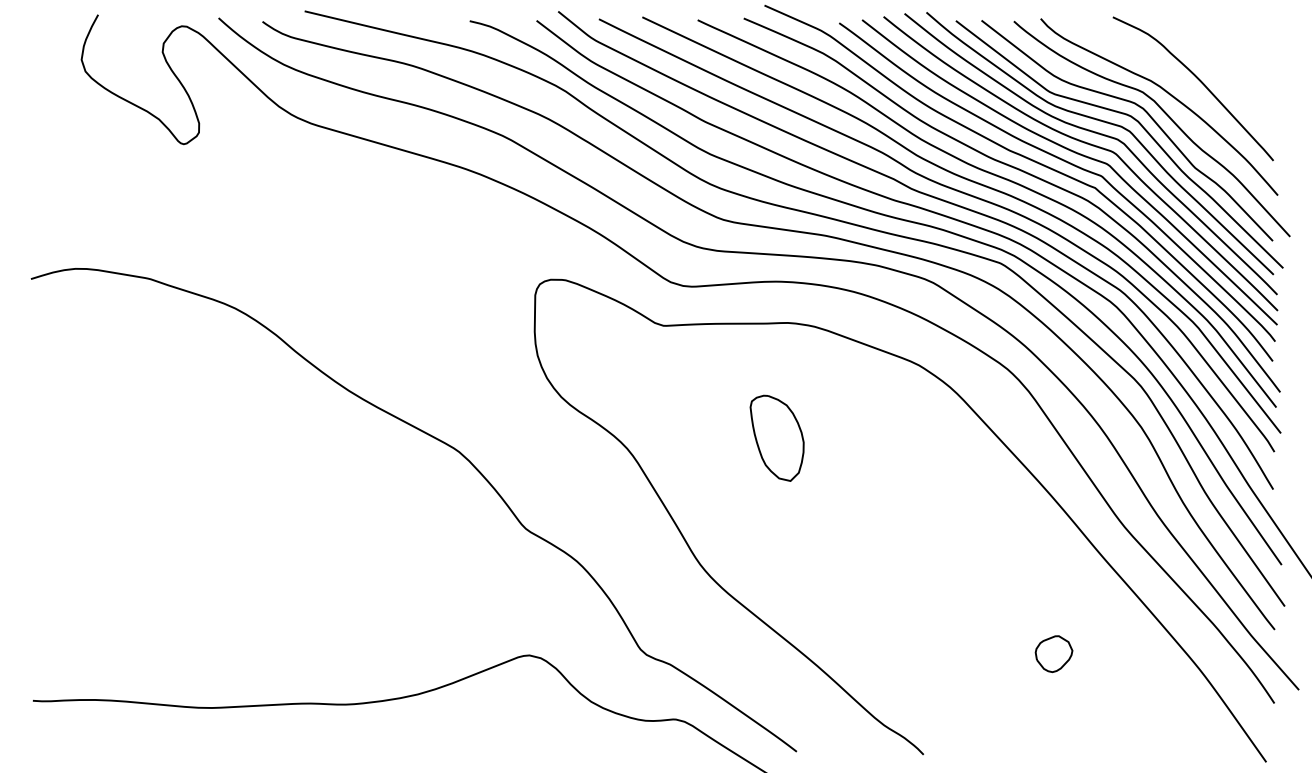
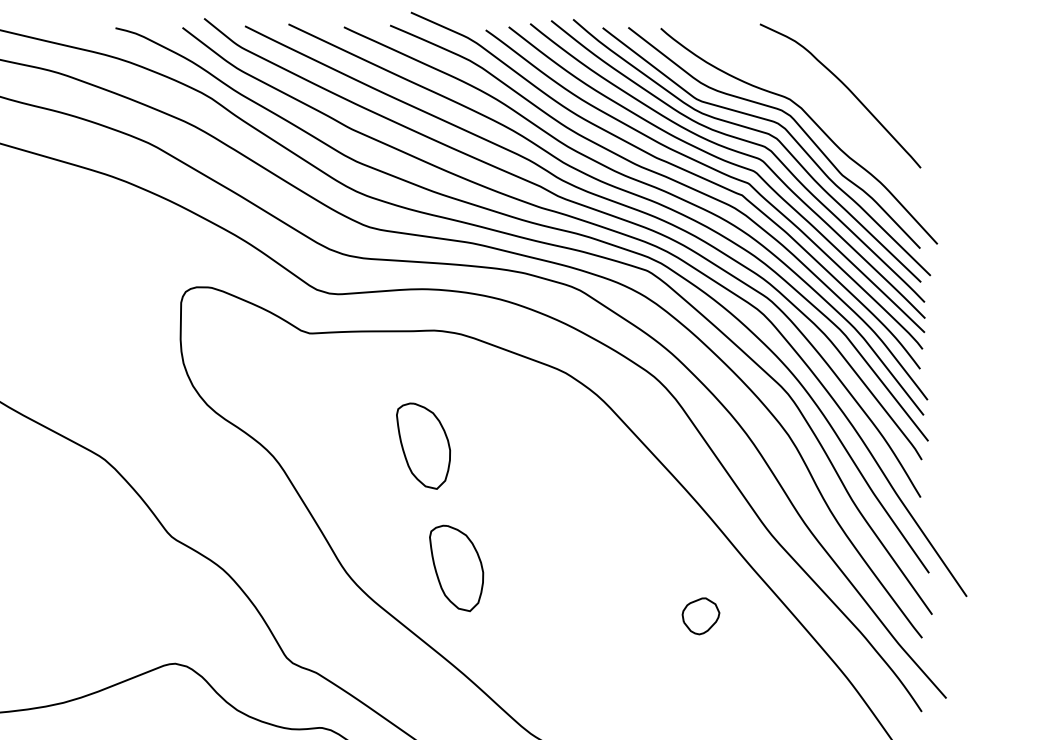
curve: (1169, 95) -> (816, 102), removed
part: (809, 559) -> (455, 567), added
part: (1053, 653) -> (700, 615), moved

